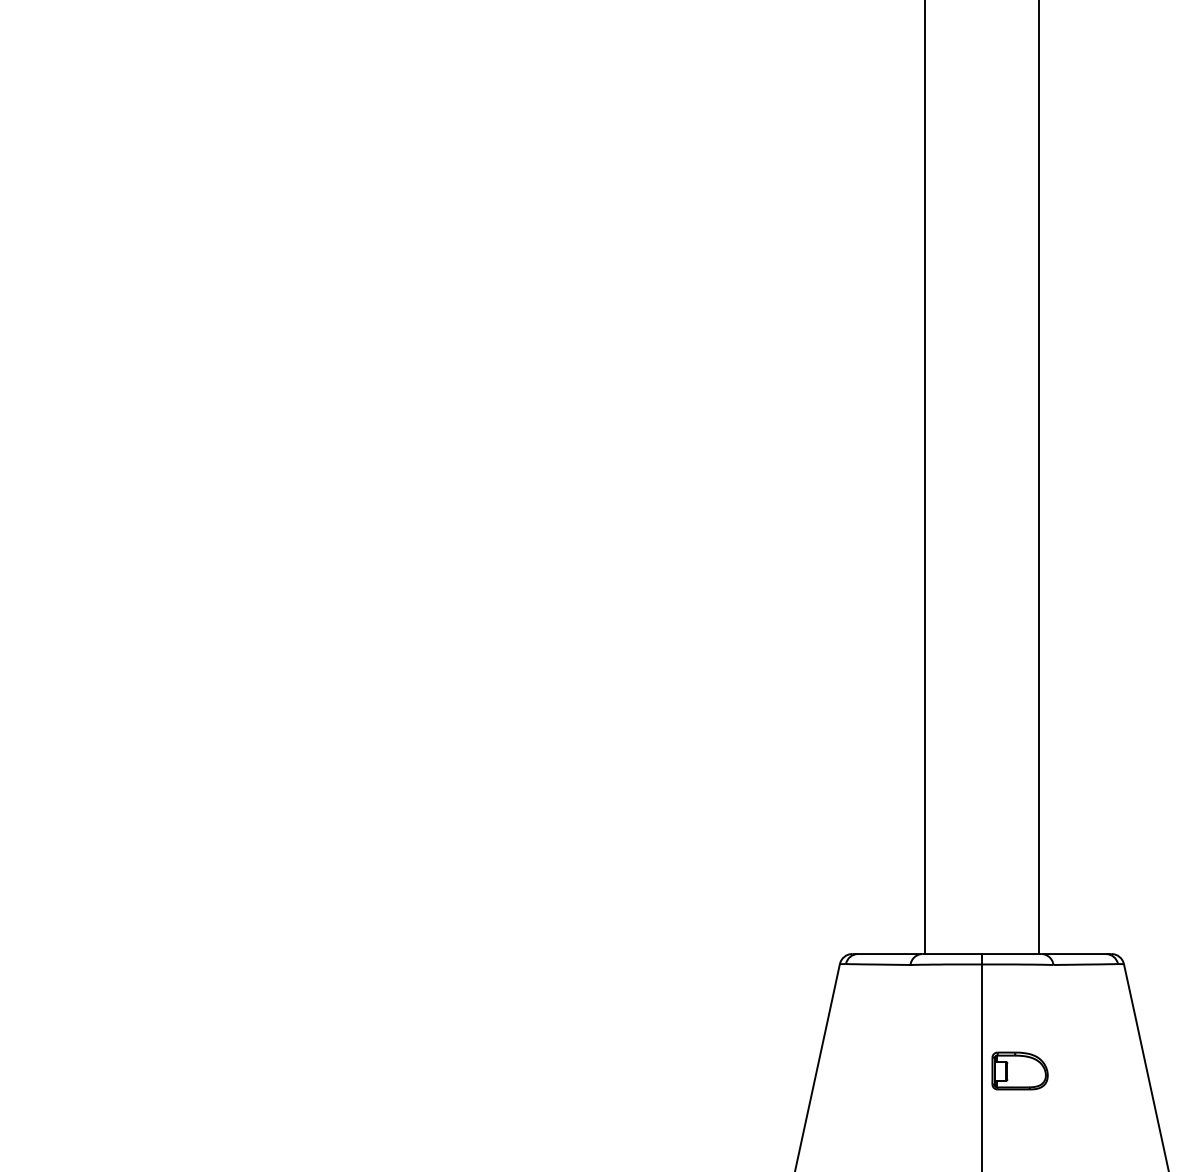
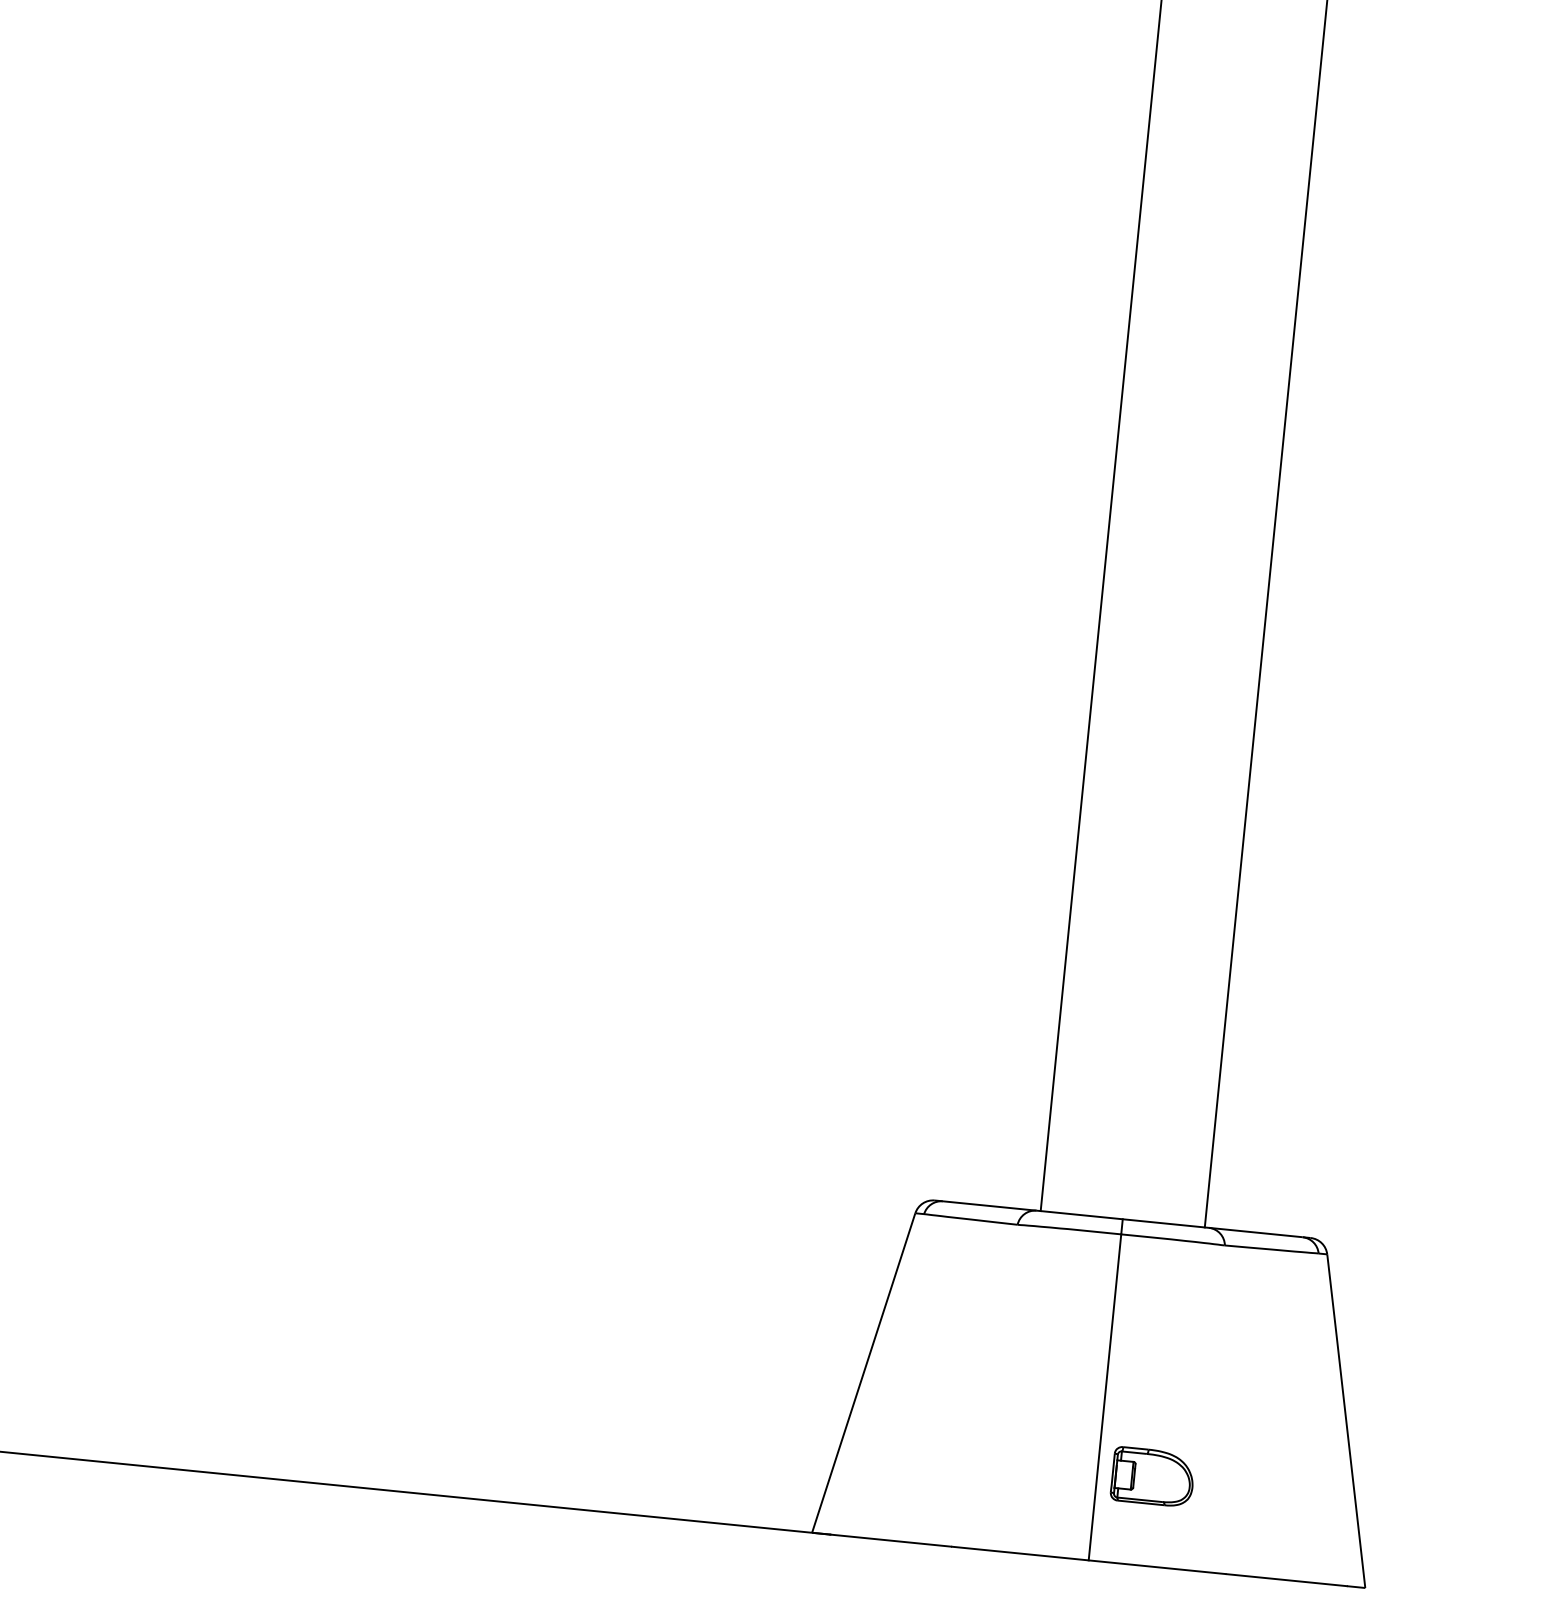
part: (1019, 1070) -> (1152, 1476), moved

